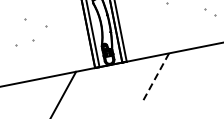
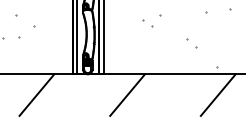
line: (155, 78) -> (127, 95), dashed -> solid

